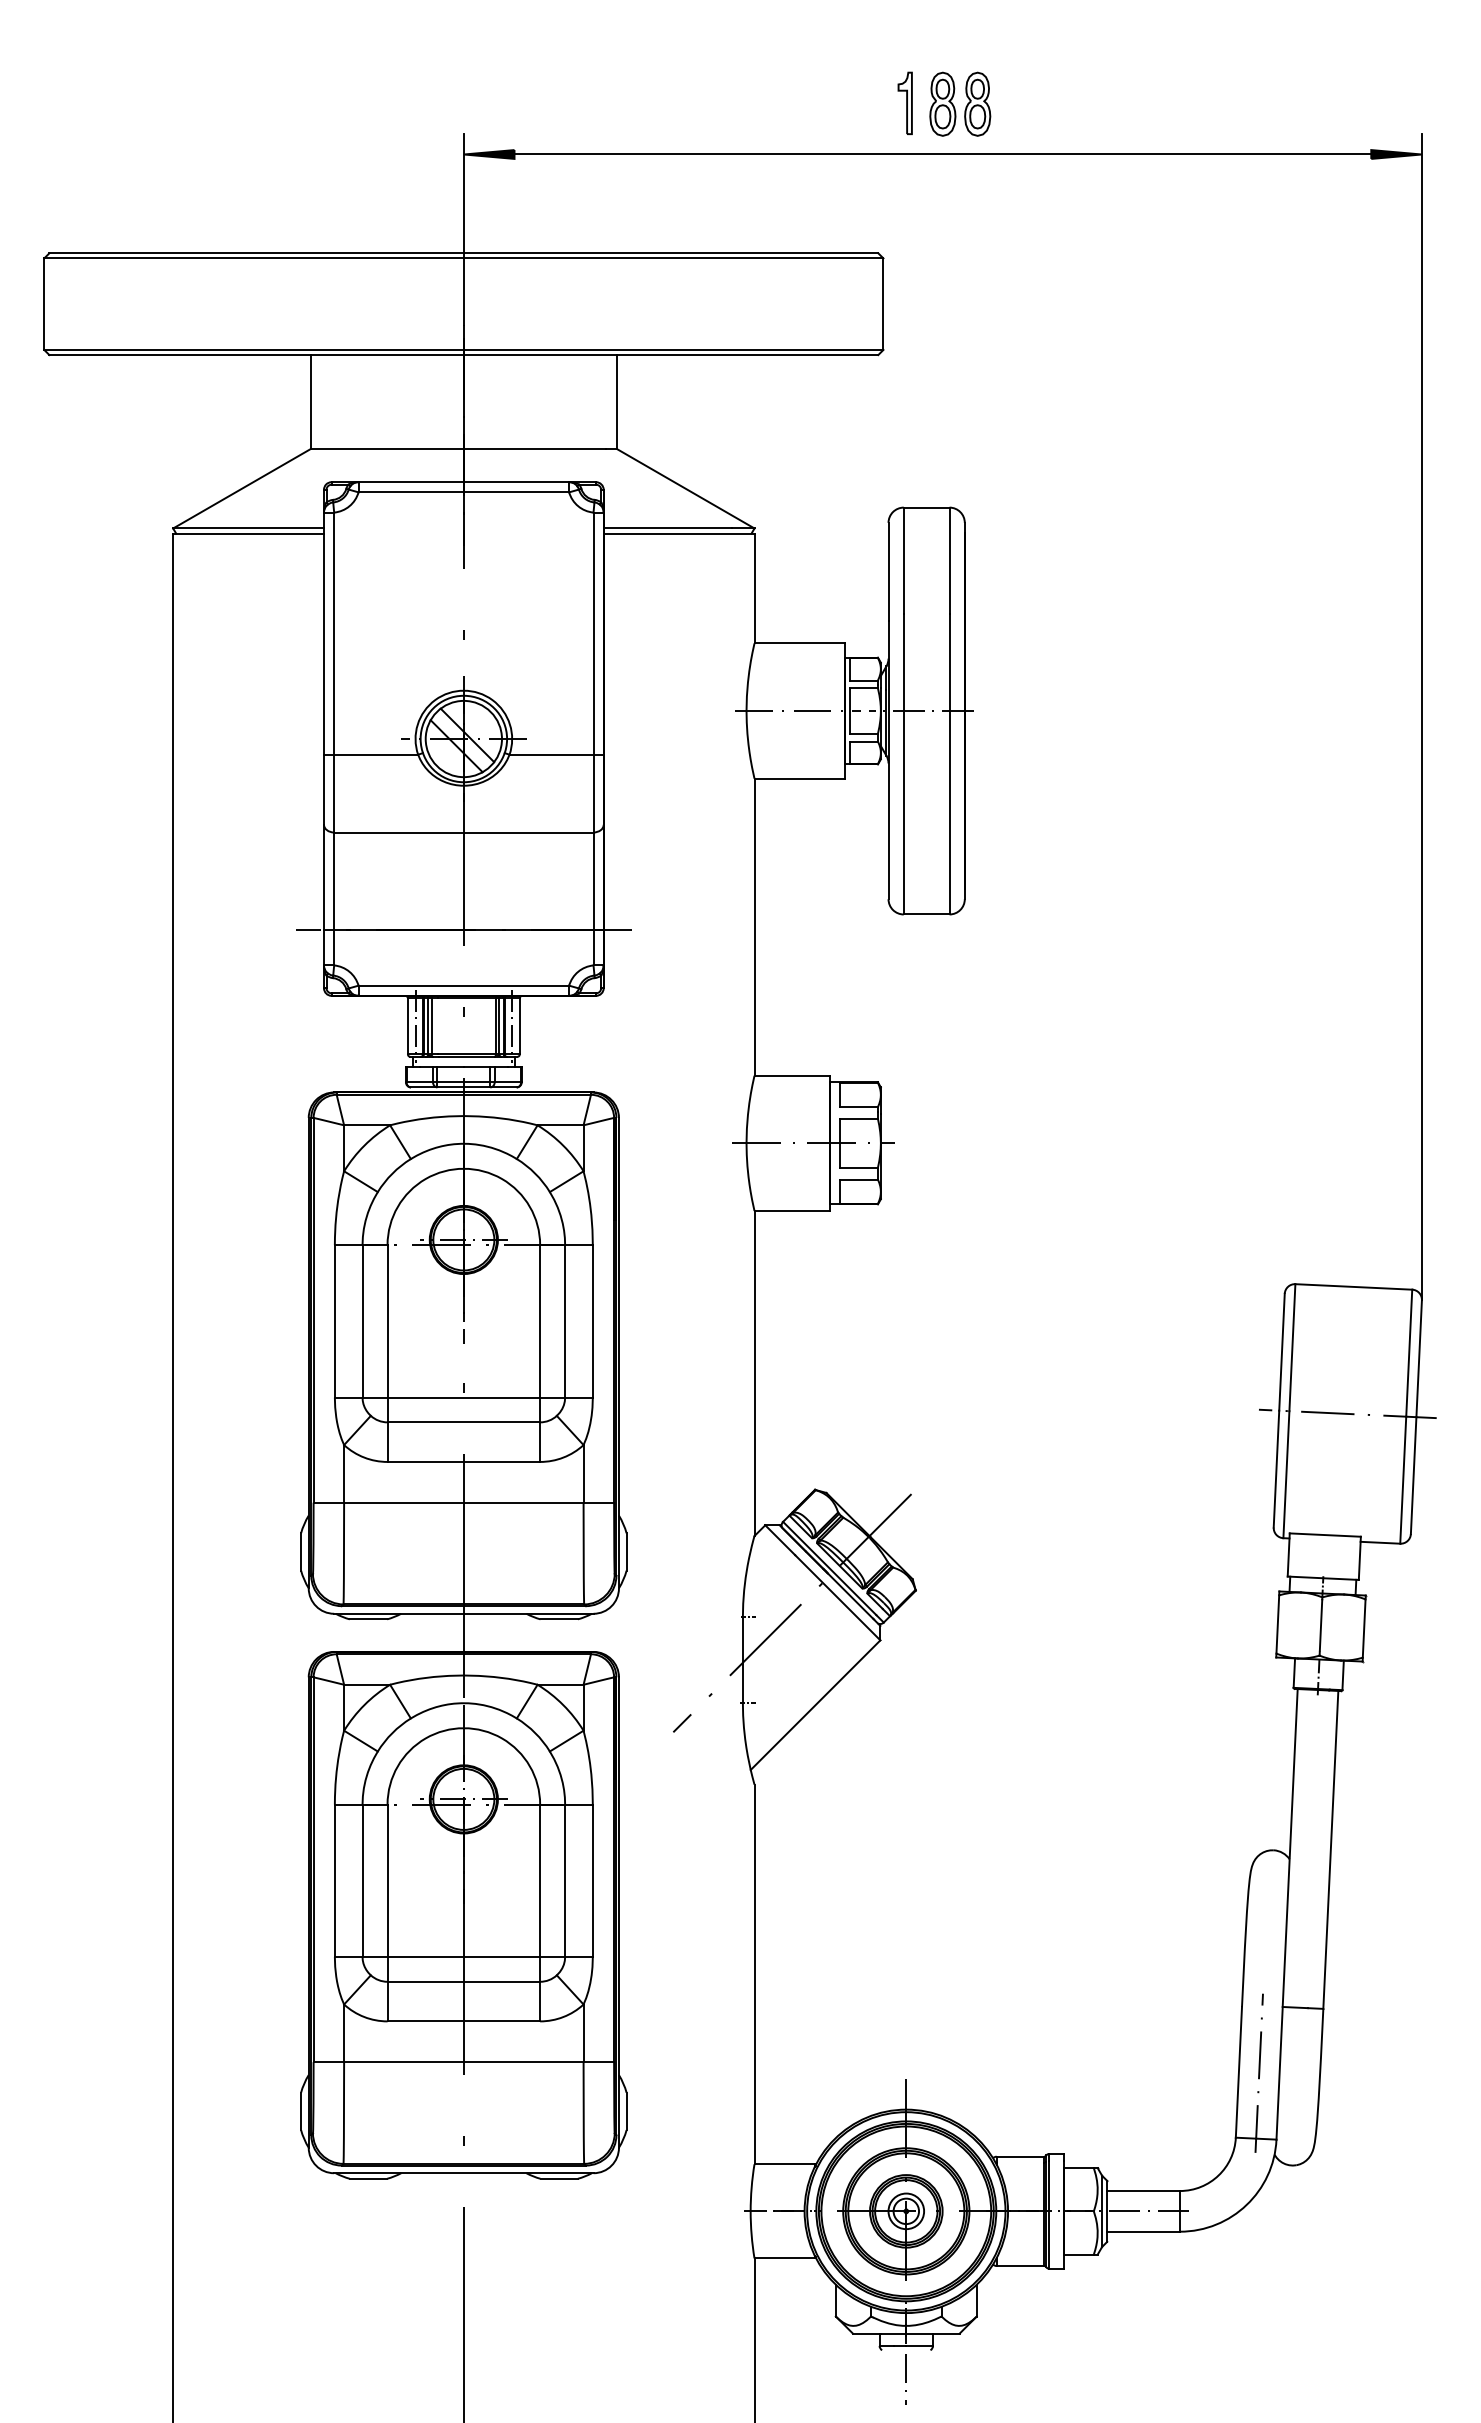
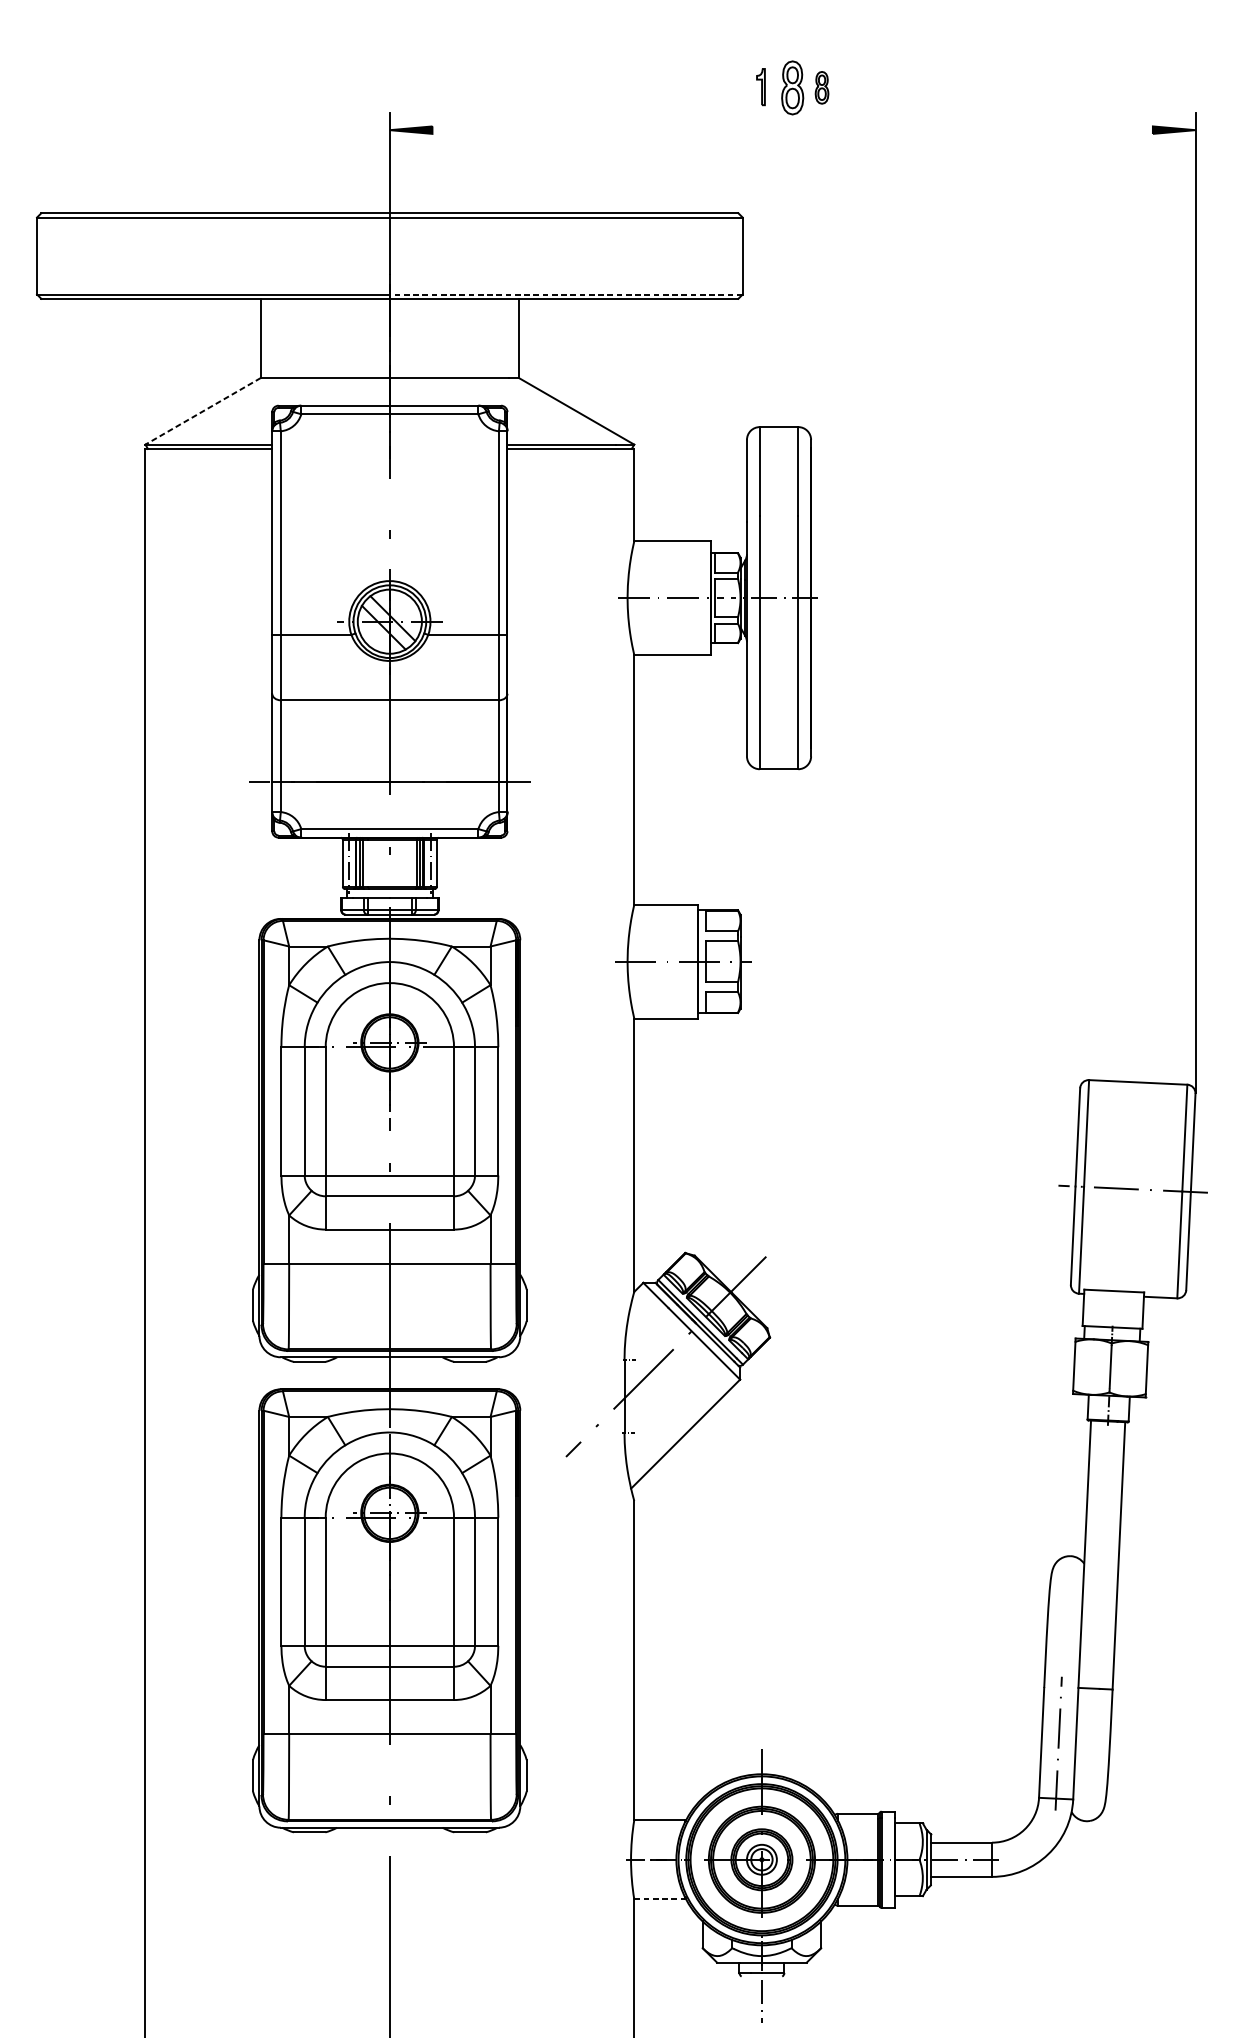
part: (904, 102) -> (760, 86), size x0.7
part: (977, 103) -> (821, 87), size x0.6
line: (942, 154) -> (792, 130), removed
line: (673, 349) -> (566, 294), solid -> dashed
line: (241, 489) -> (202, 411), solid -> dashed
line: (785, 2258) -> (660, 1899), solid -> dashed

